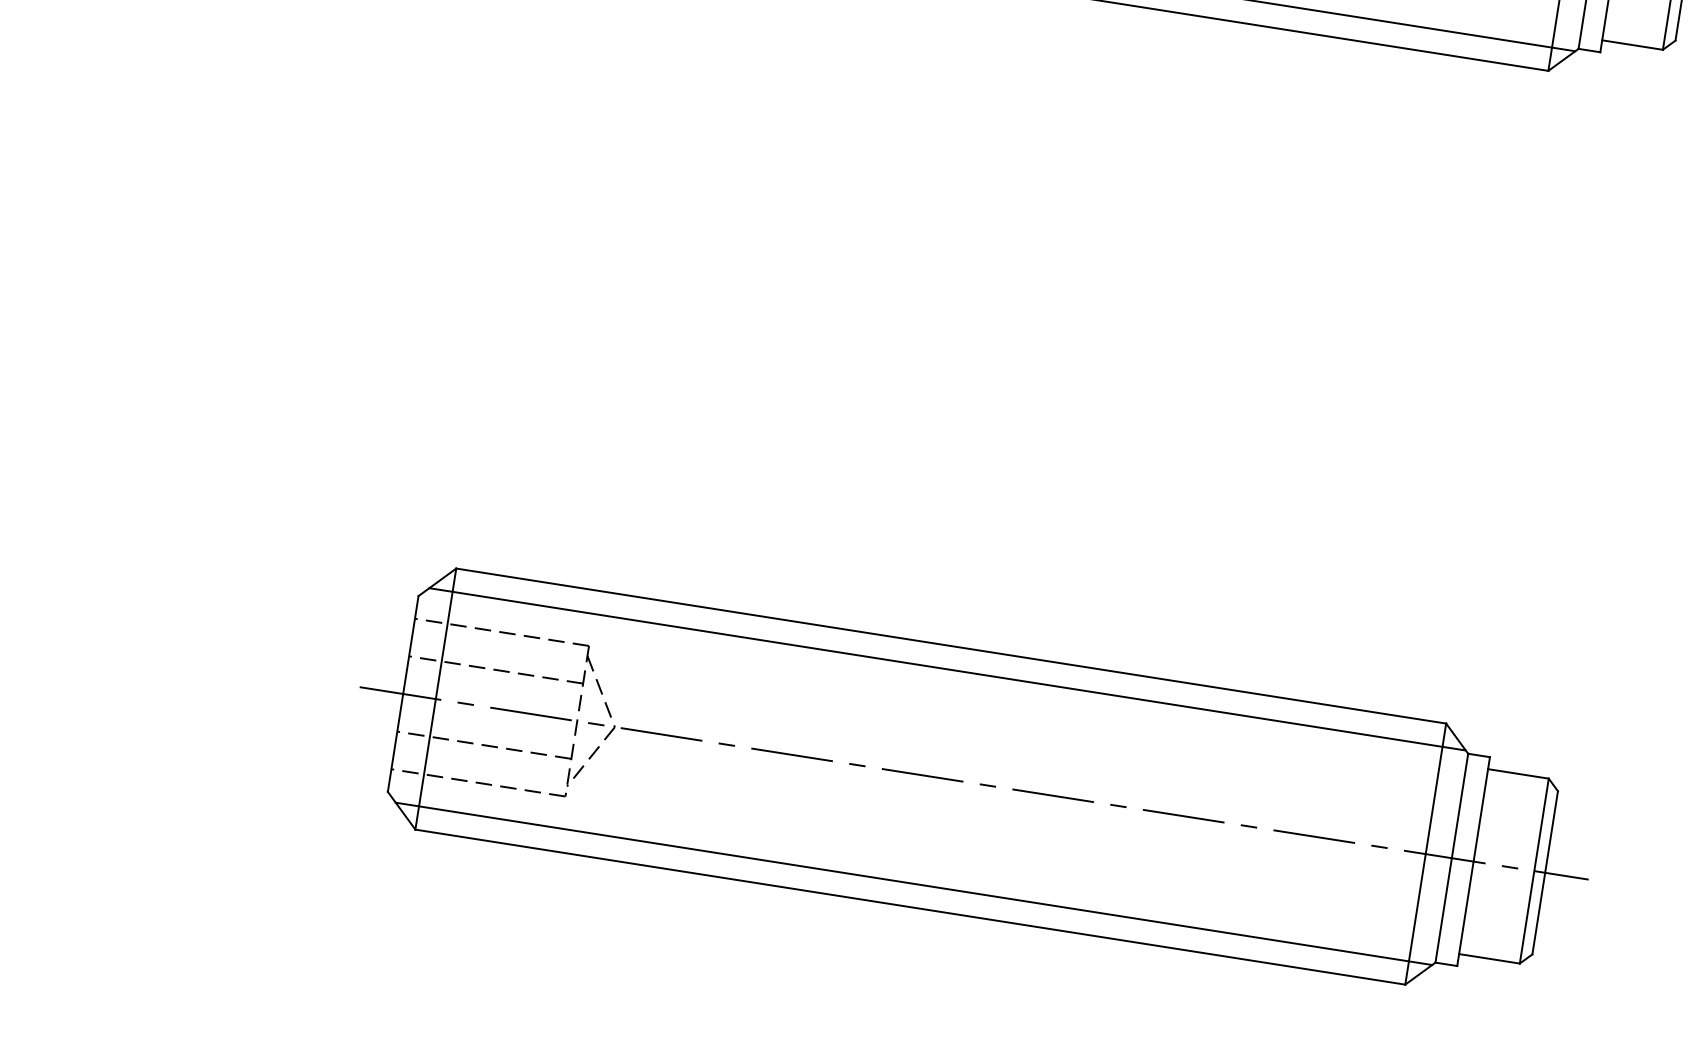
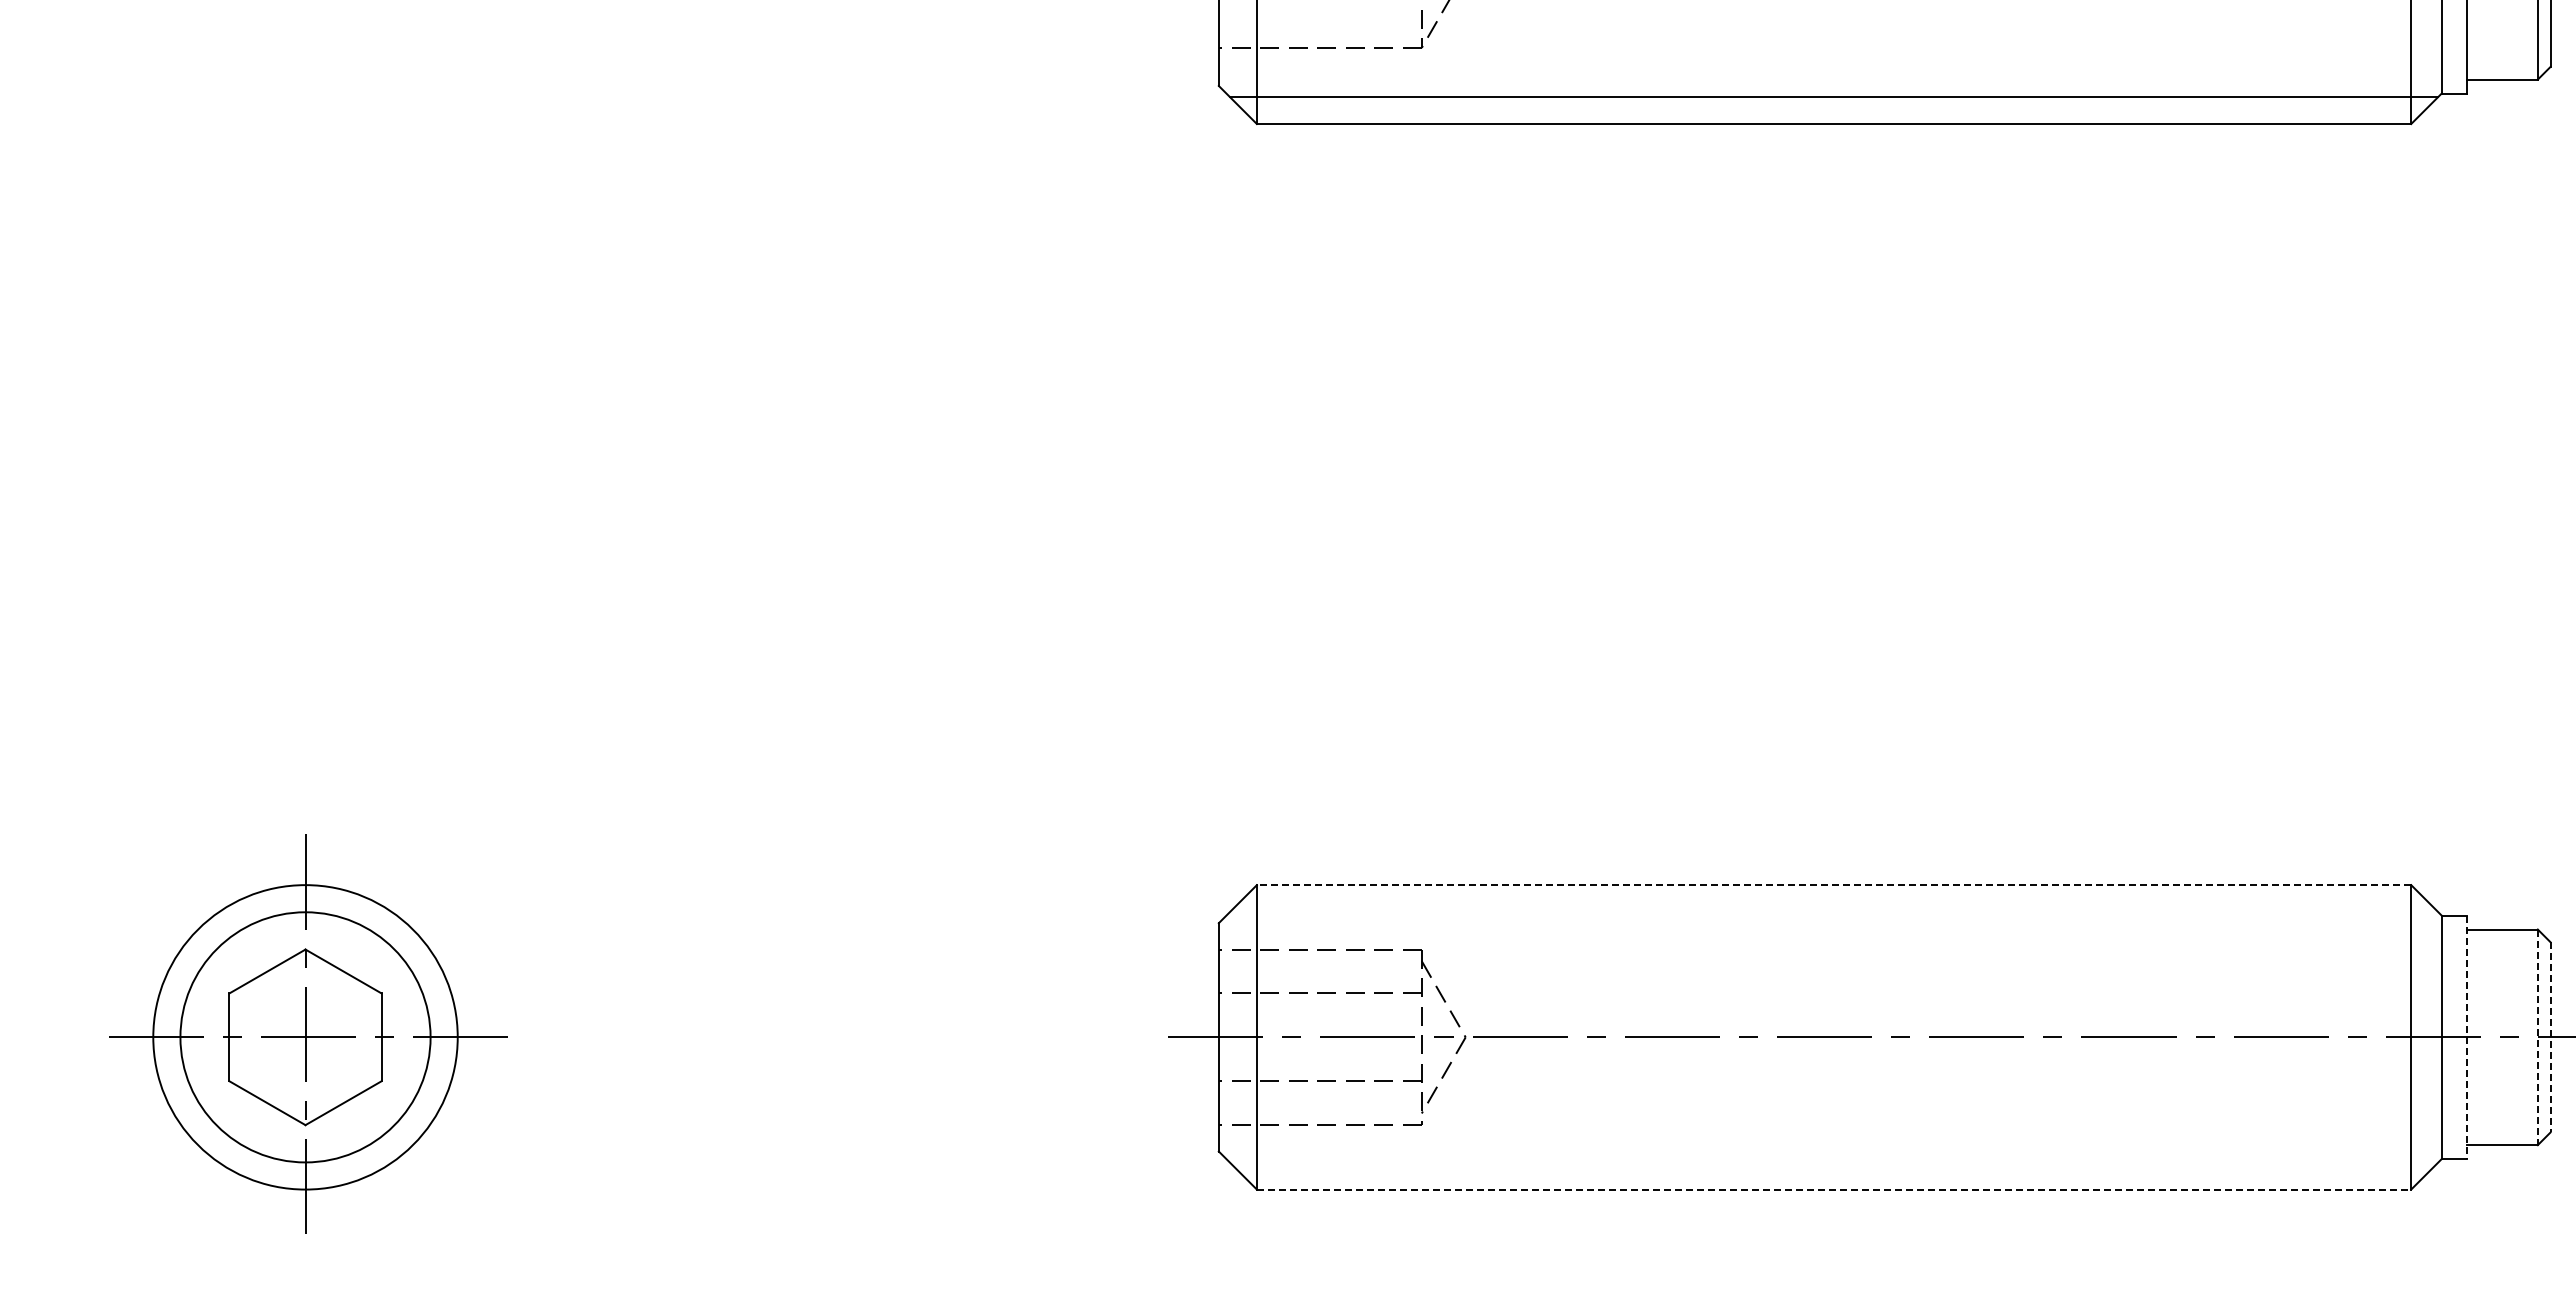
line: (950, 646) -> (1833, 885), solid -> dashed
line: (947, 669) -> (1833, 912), removed
line: (1473, 861) -> (2467, 1037), solid -> dashed
line: (1534, 871) -> (2537, 1037), solid -> dashed
line: (1545, 872) -> (2550, 1037), solid -> dashed
line: (913, 883) -> (1833, 1162), removed
line: (910, 907) -> (1834, 1189), solid -> dashed

